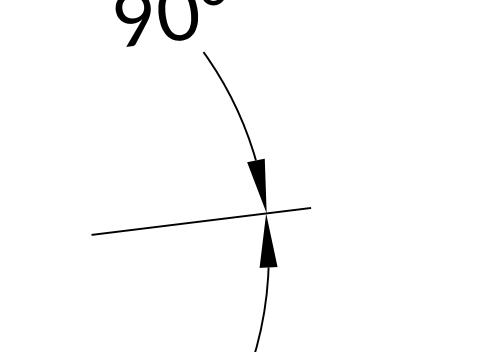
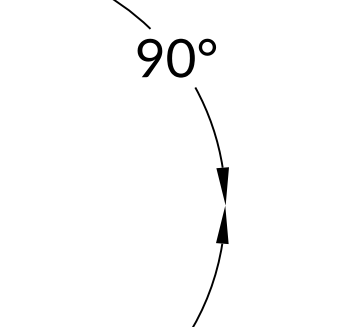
line: (201, 221) -> (179, 205), removed

